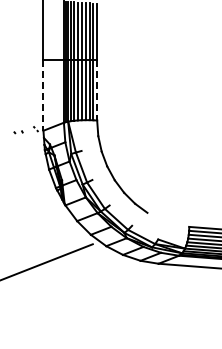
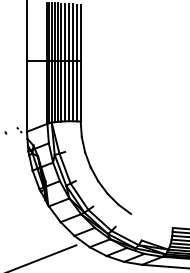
line: (97, 90) -> (81, 91), dashed -> solid
line: (43, 95) -> (27, 96), dashed -> solid

